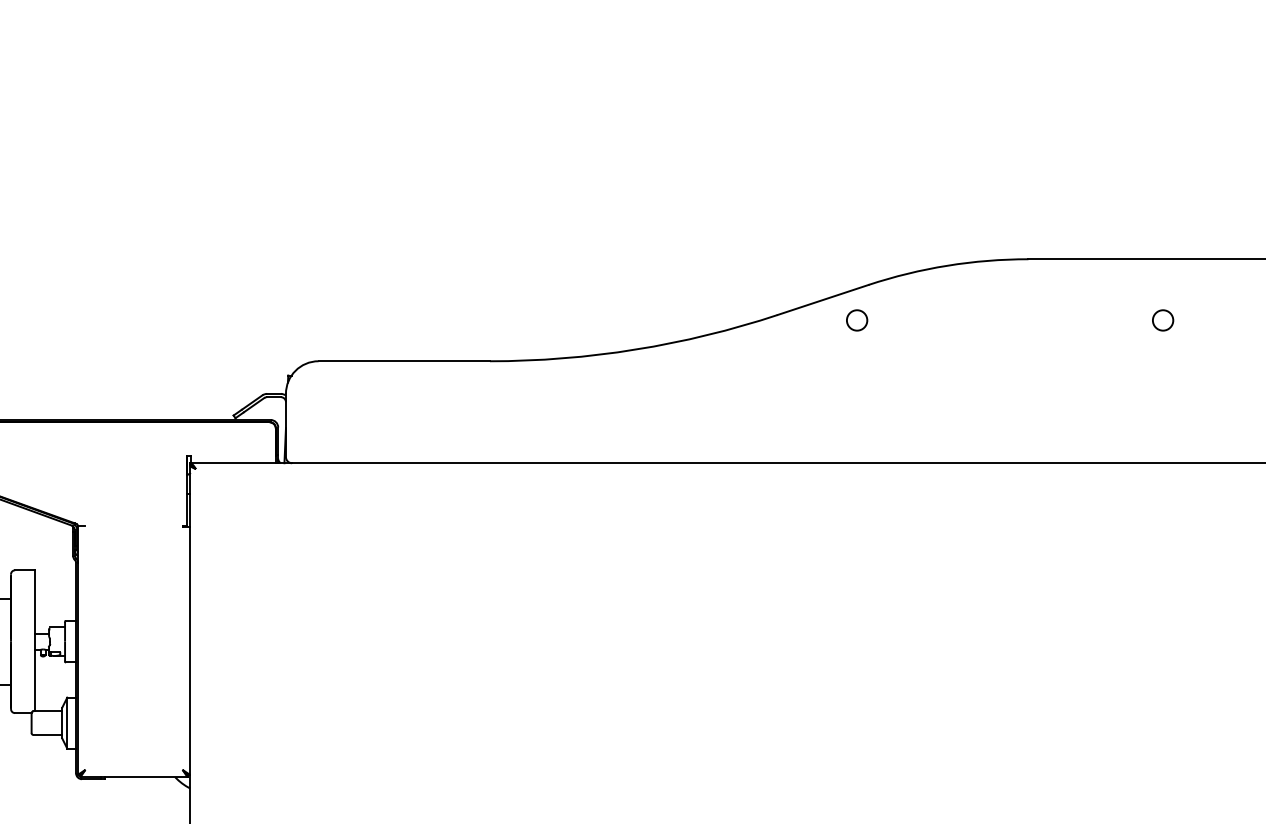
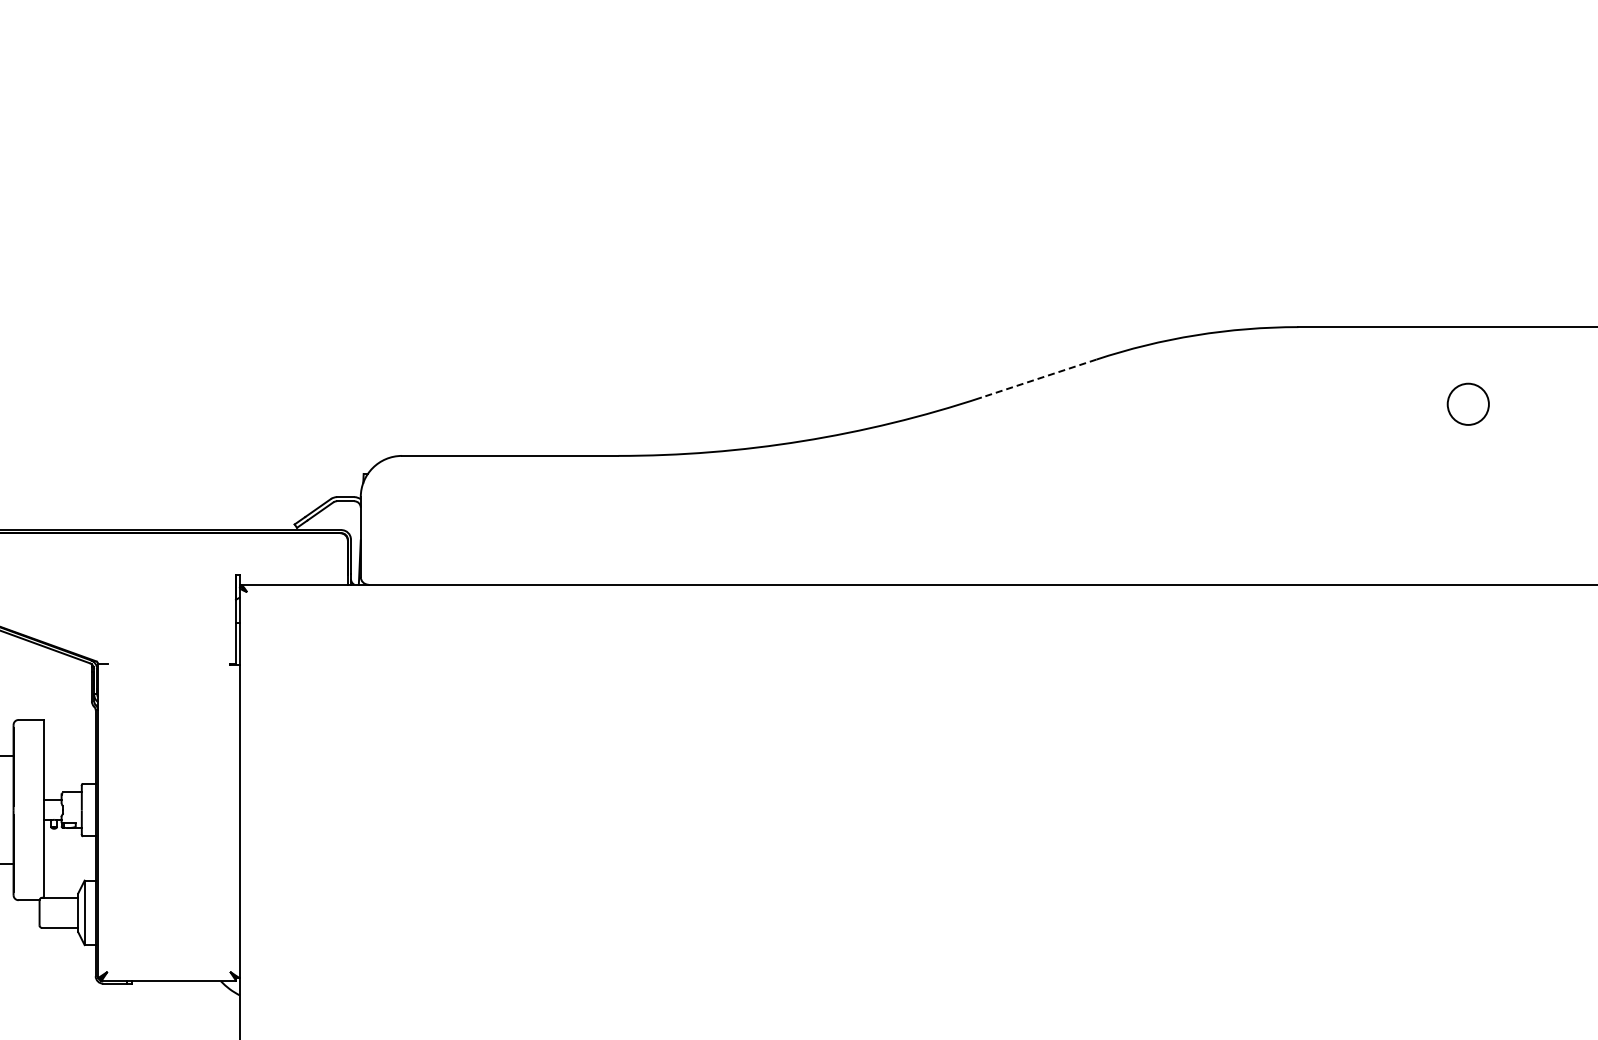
line: (822, 299) -> (1038, 378), solid -> dashed
circle: (856, 320) -> (1081, 404), removed
circle: (1163, 320) -> (1468, 404), size x1.6

